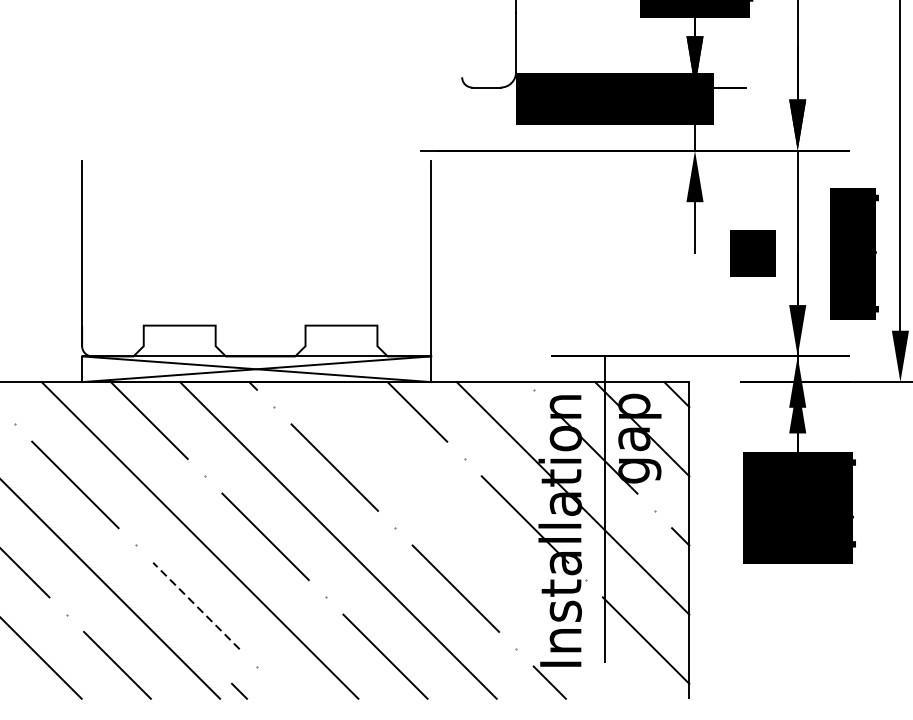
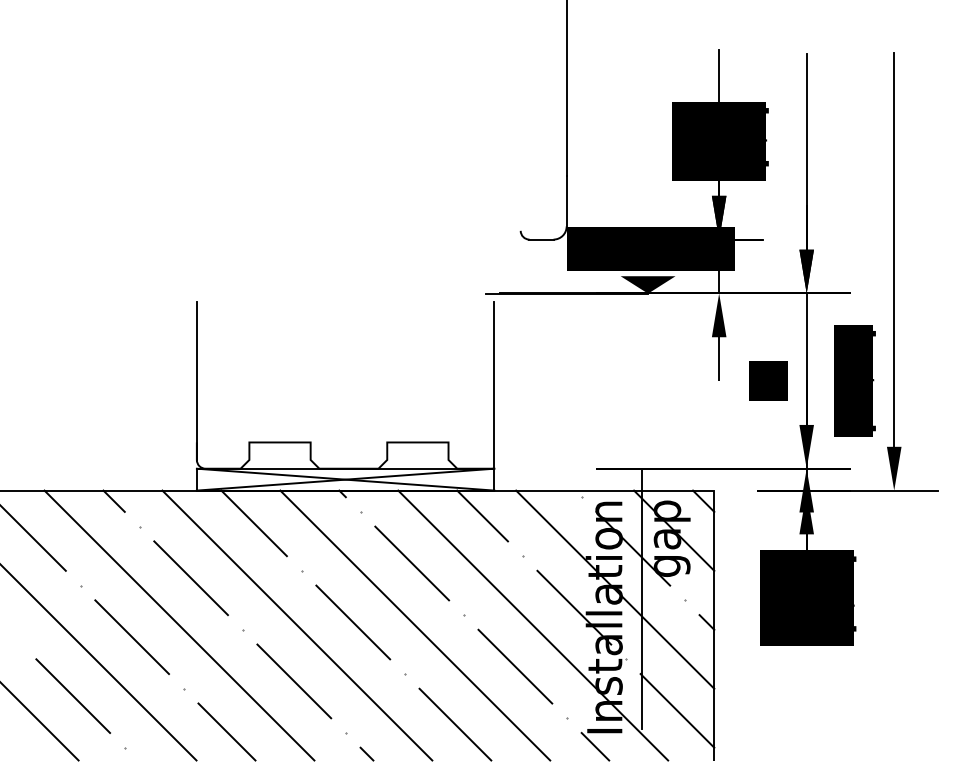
fill: (610, 140) -> (647, 284), added
line: (477, 540) -> (533, 625), added
line: (195, 606) -> (293, 681), dashed -> solid
line: (238, 690) -> (366, 753), moved

